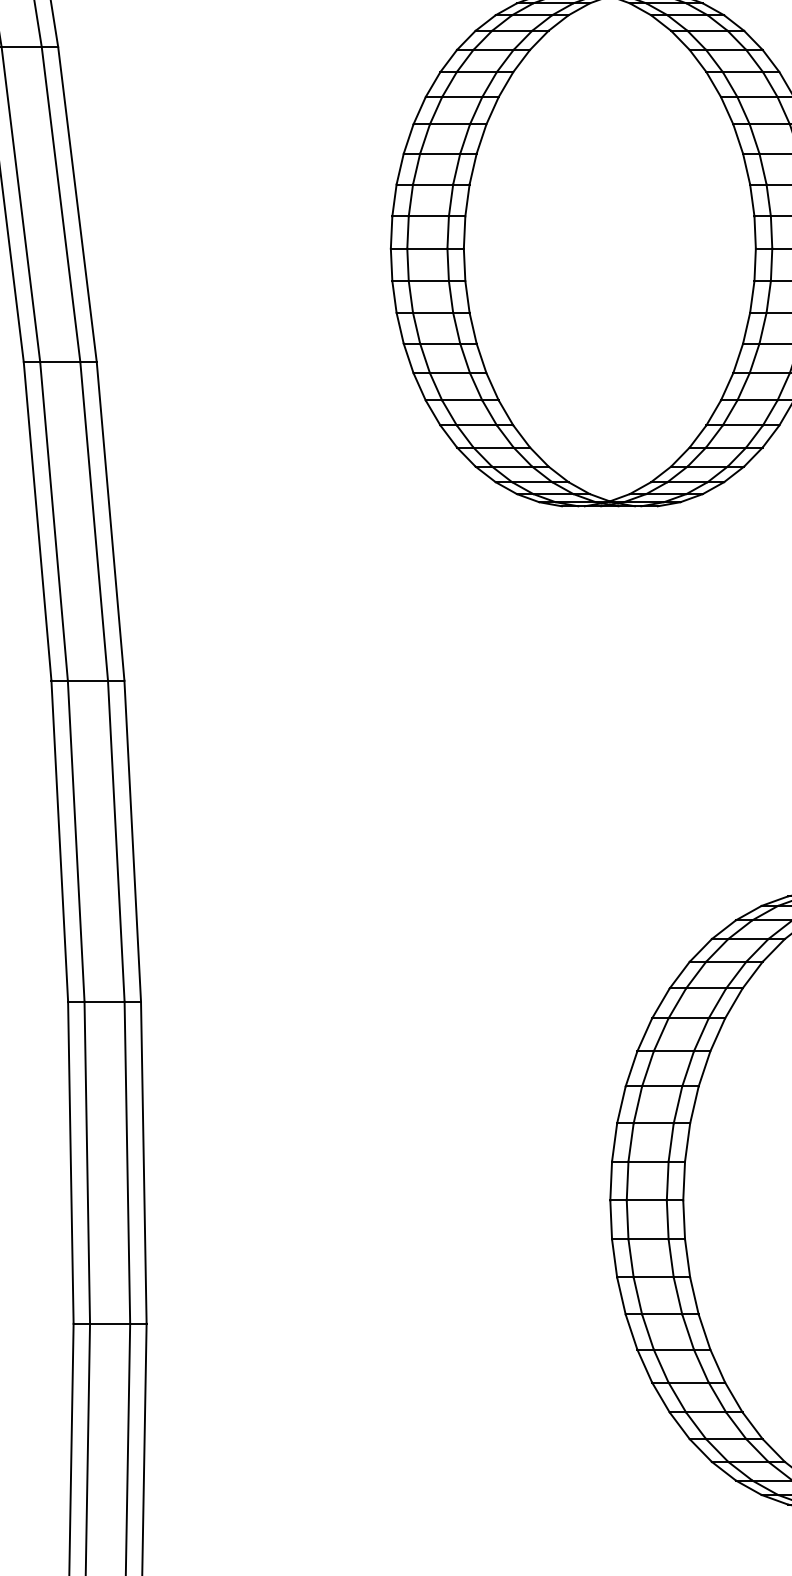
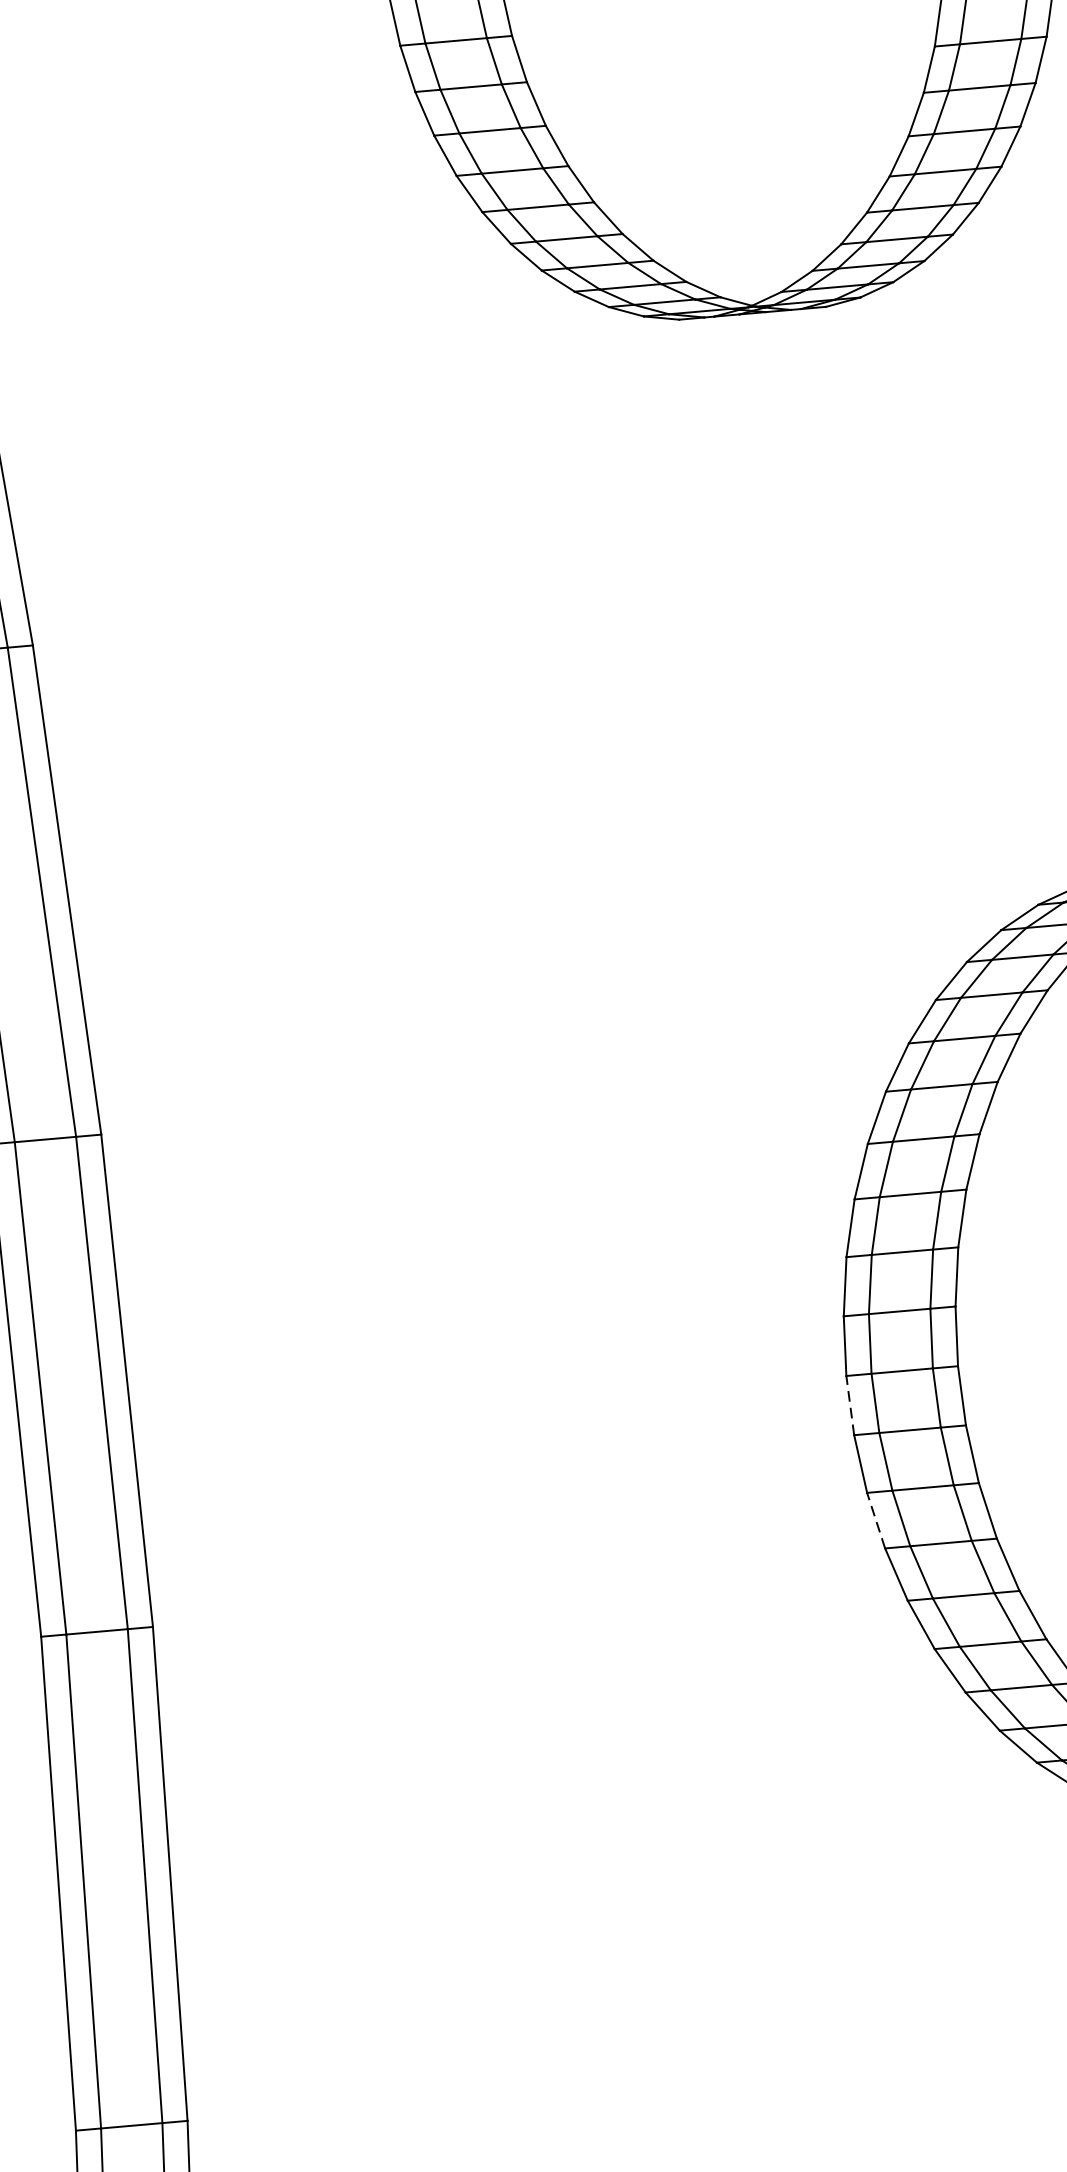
line: (611, 1219) -> (850, 1404), solid -> dashed
line: (621, 1295) -> (876, 1519), solid -> dashed

